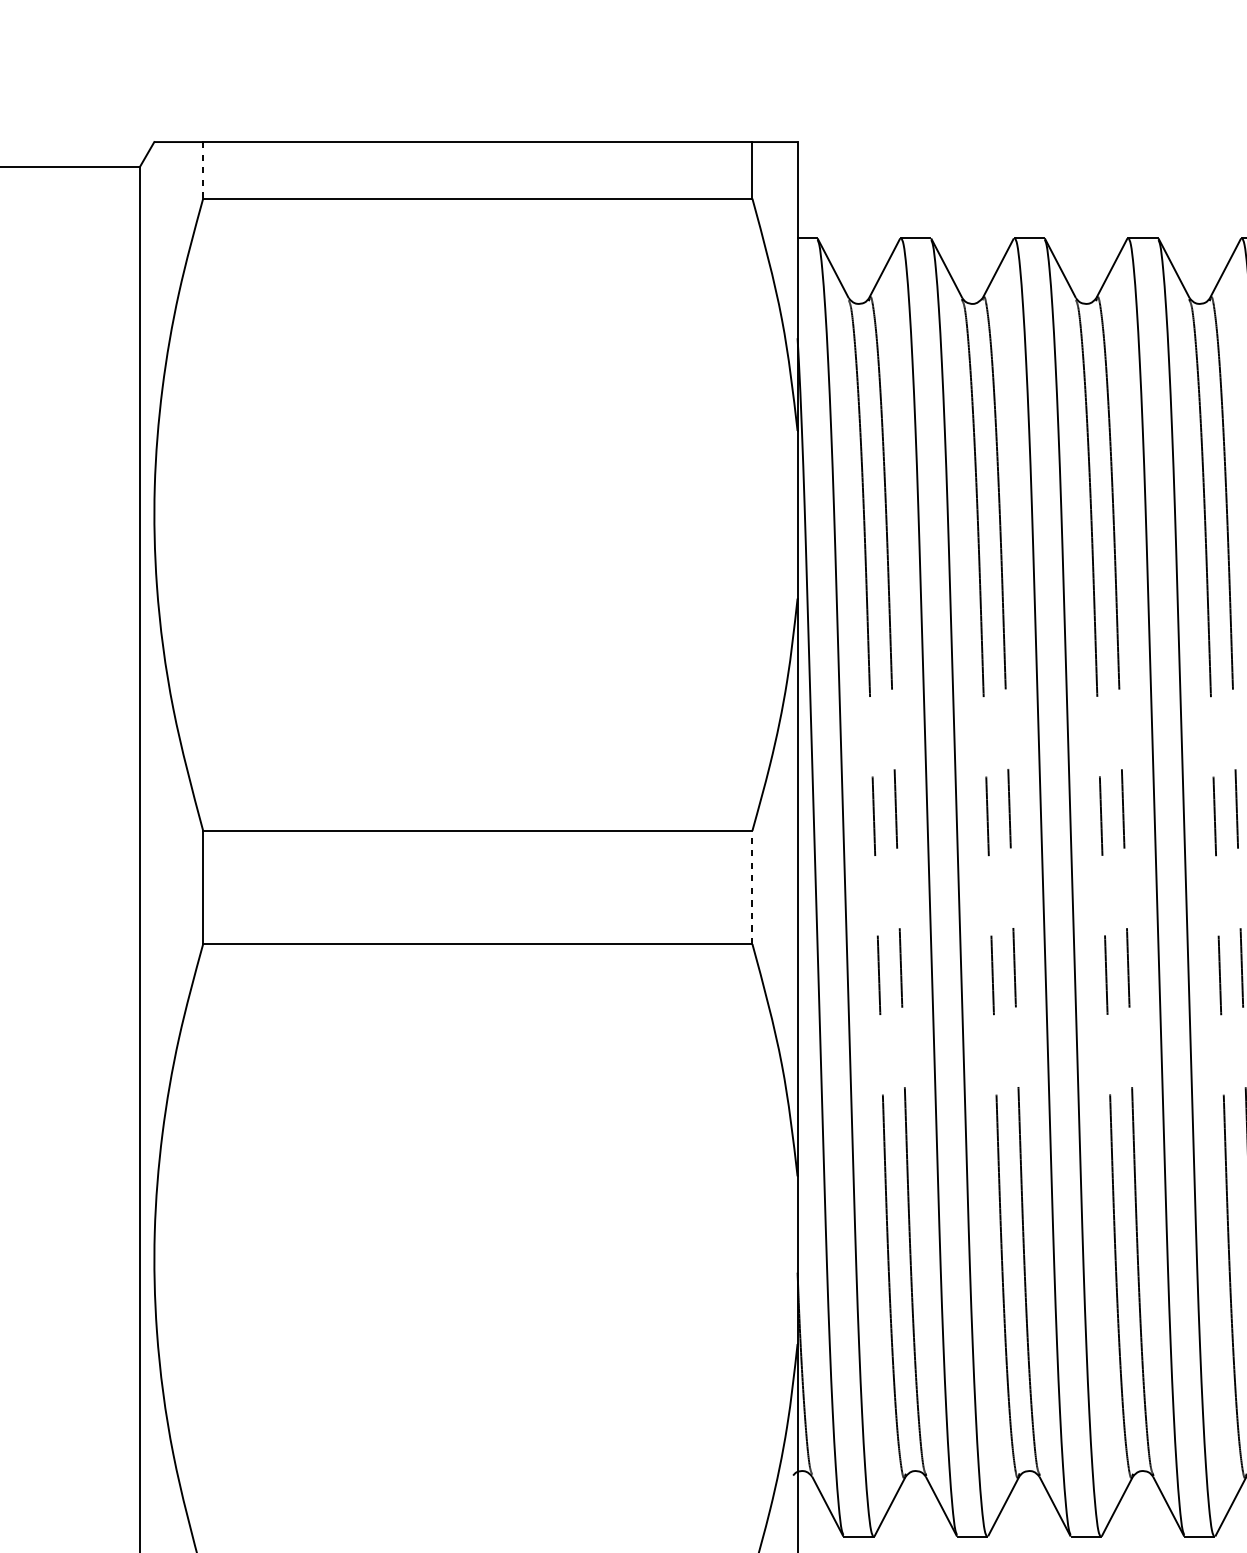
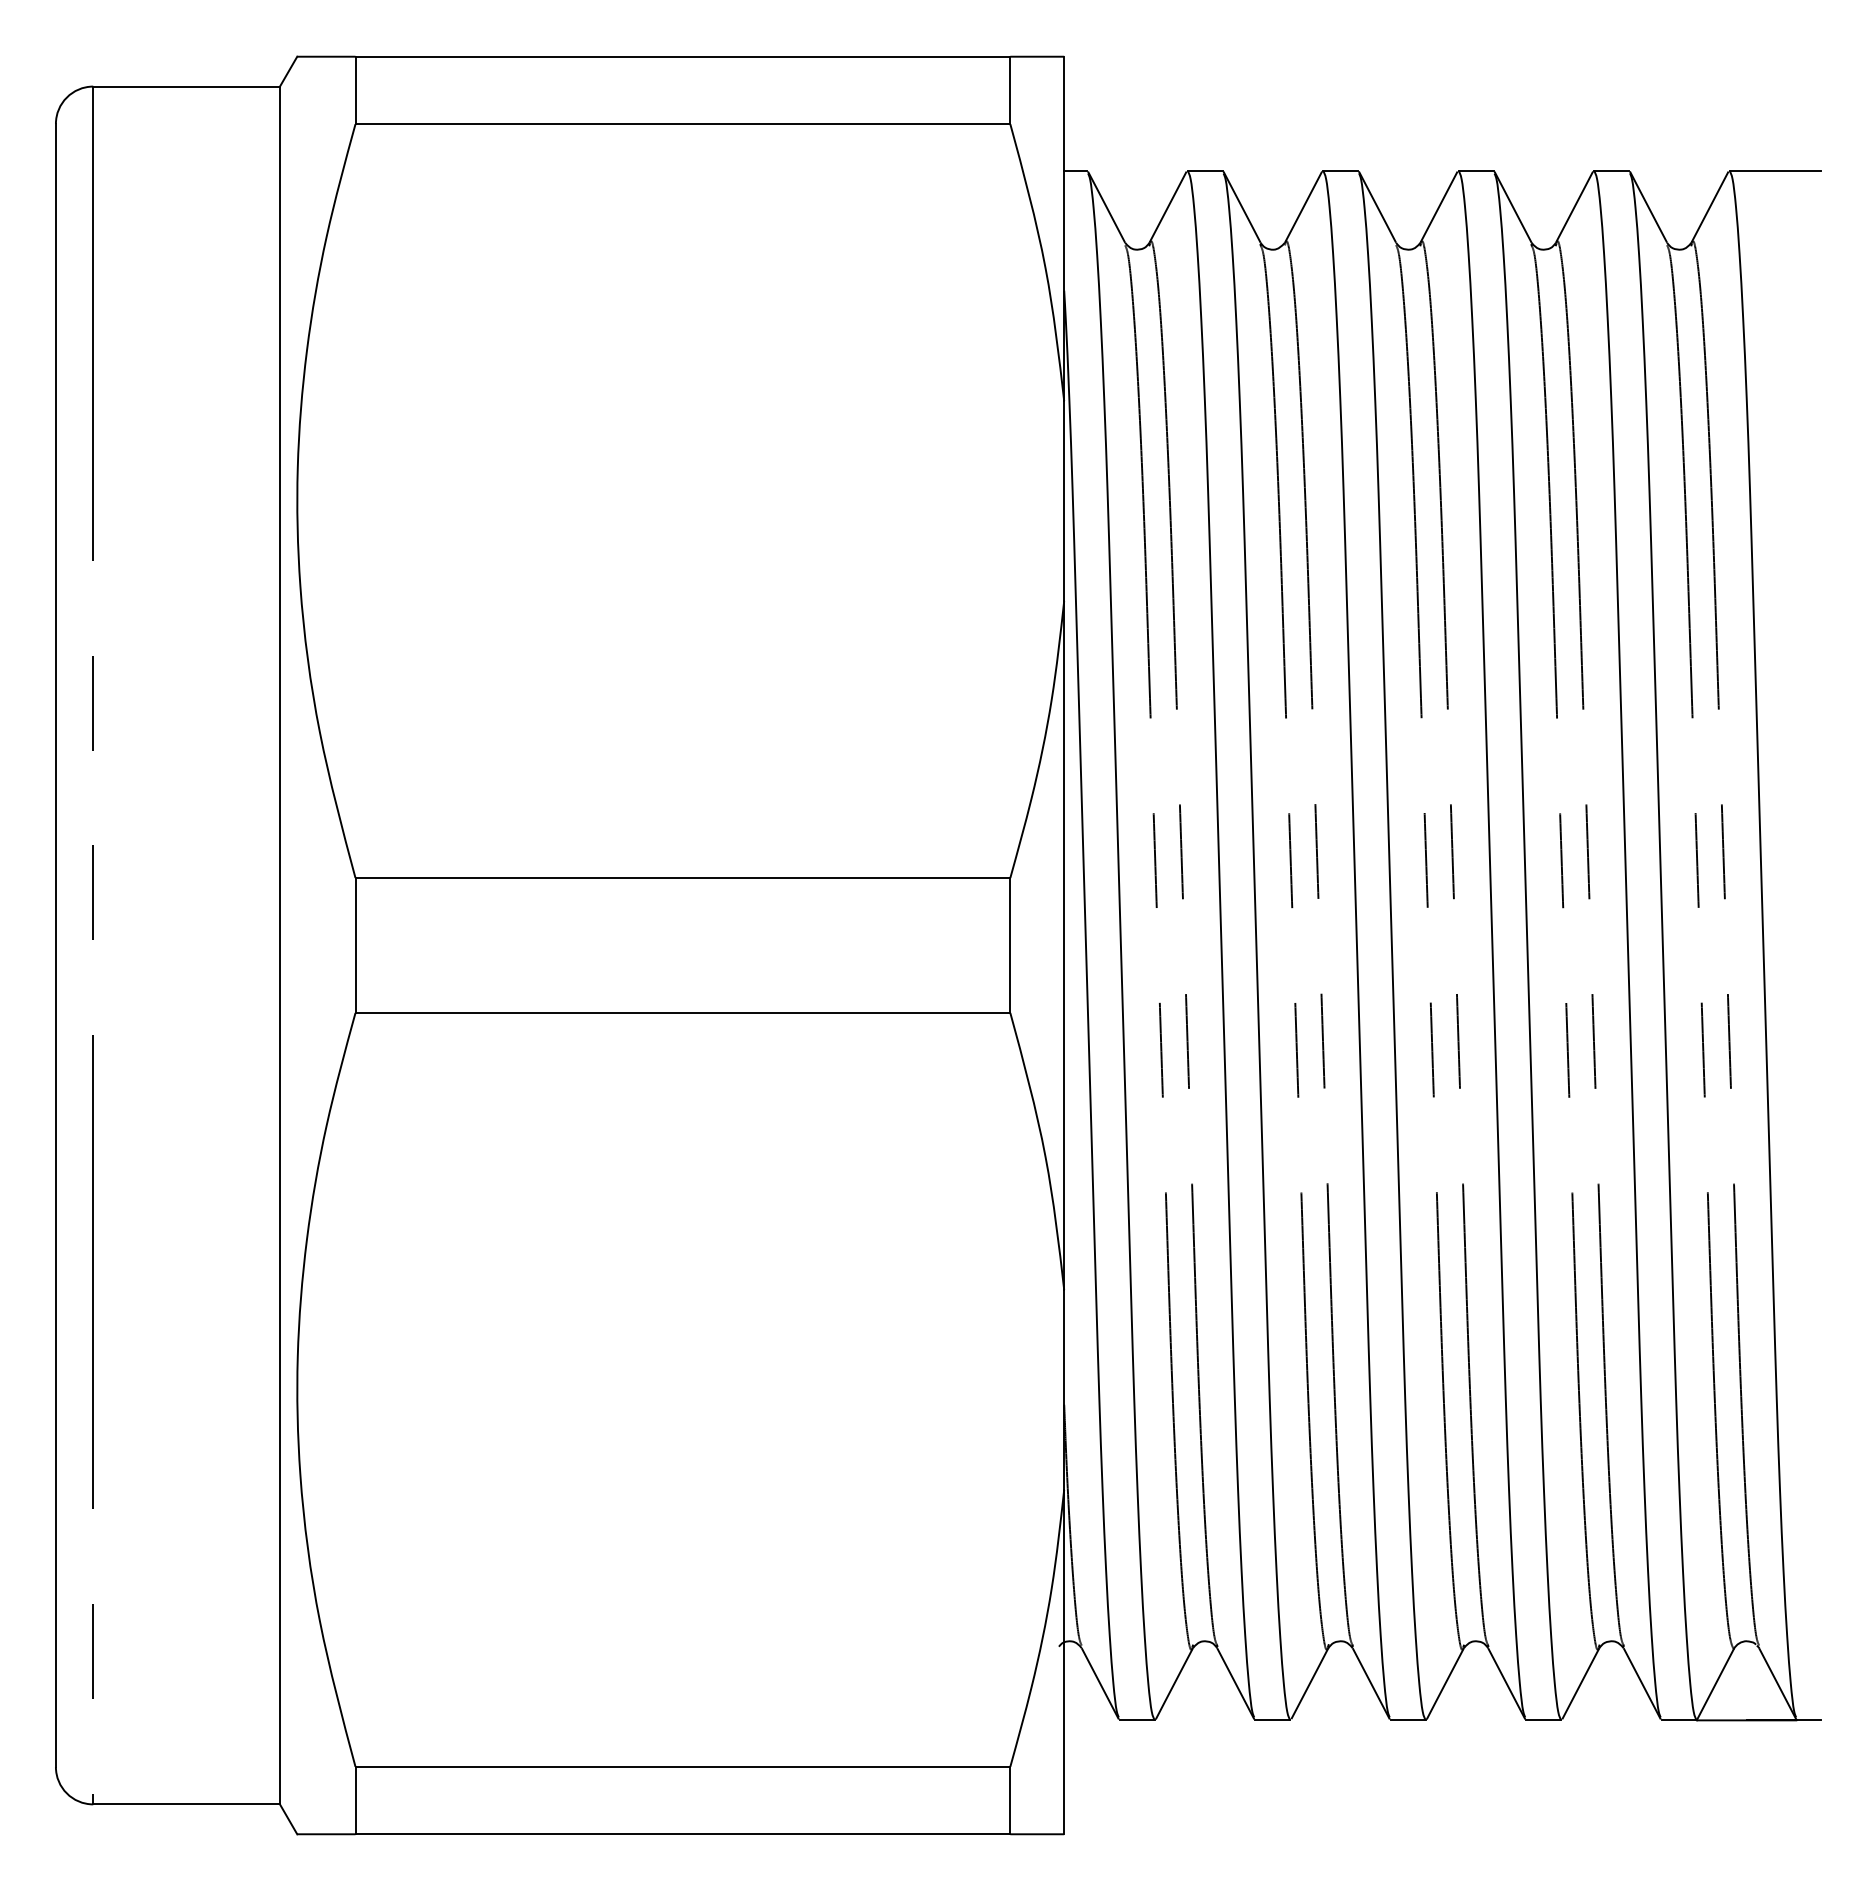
line: (203, 170) -> (355, 90), dashed -> solid
line: (752, 887) -> (1010, 945), dashed -> solid

